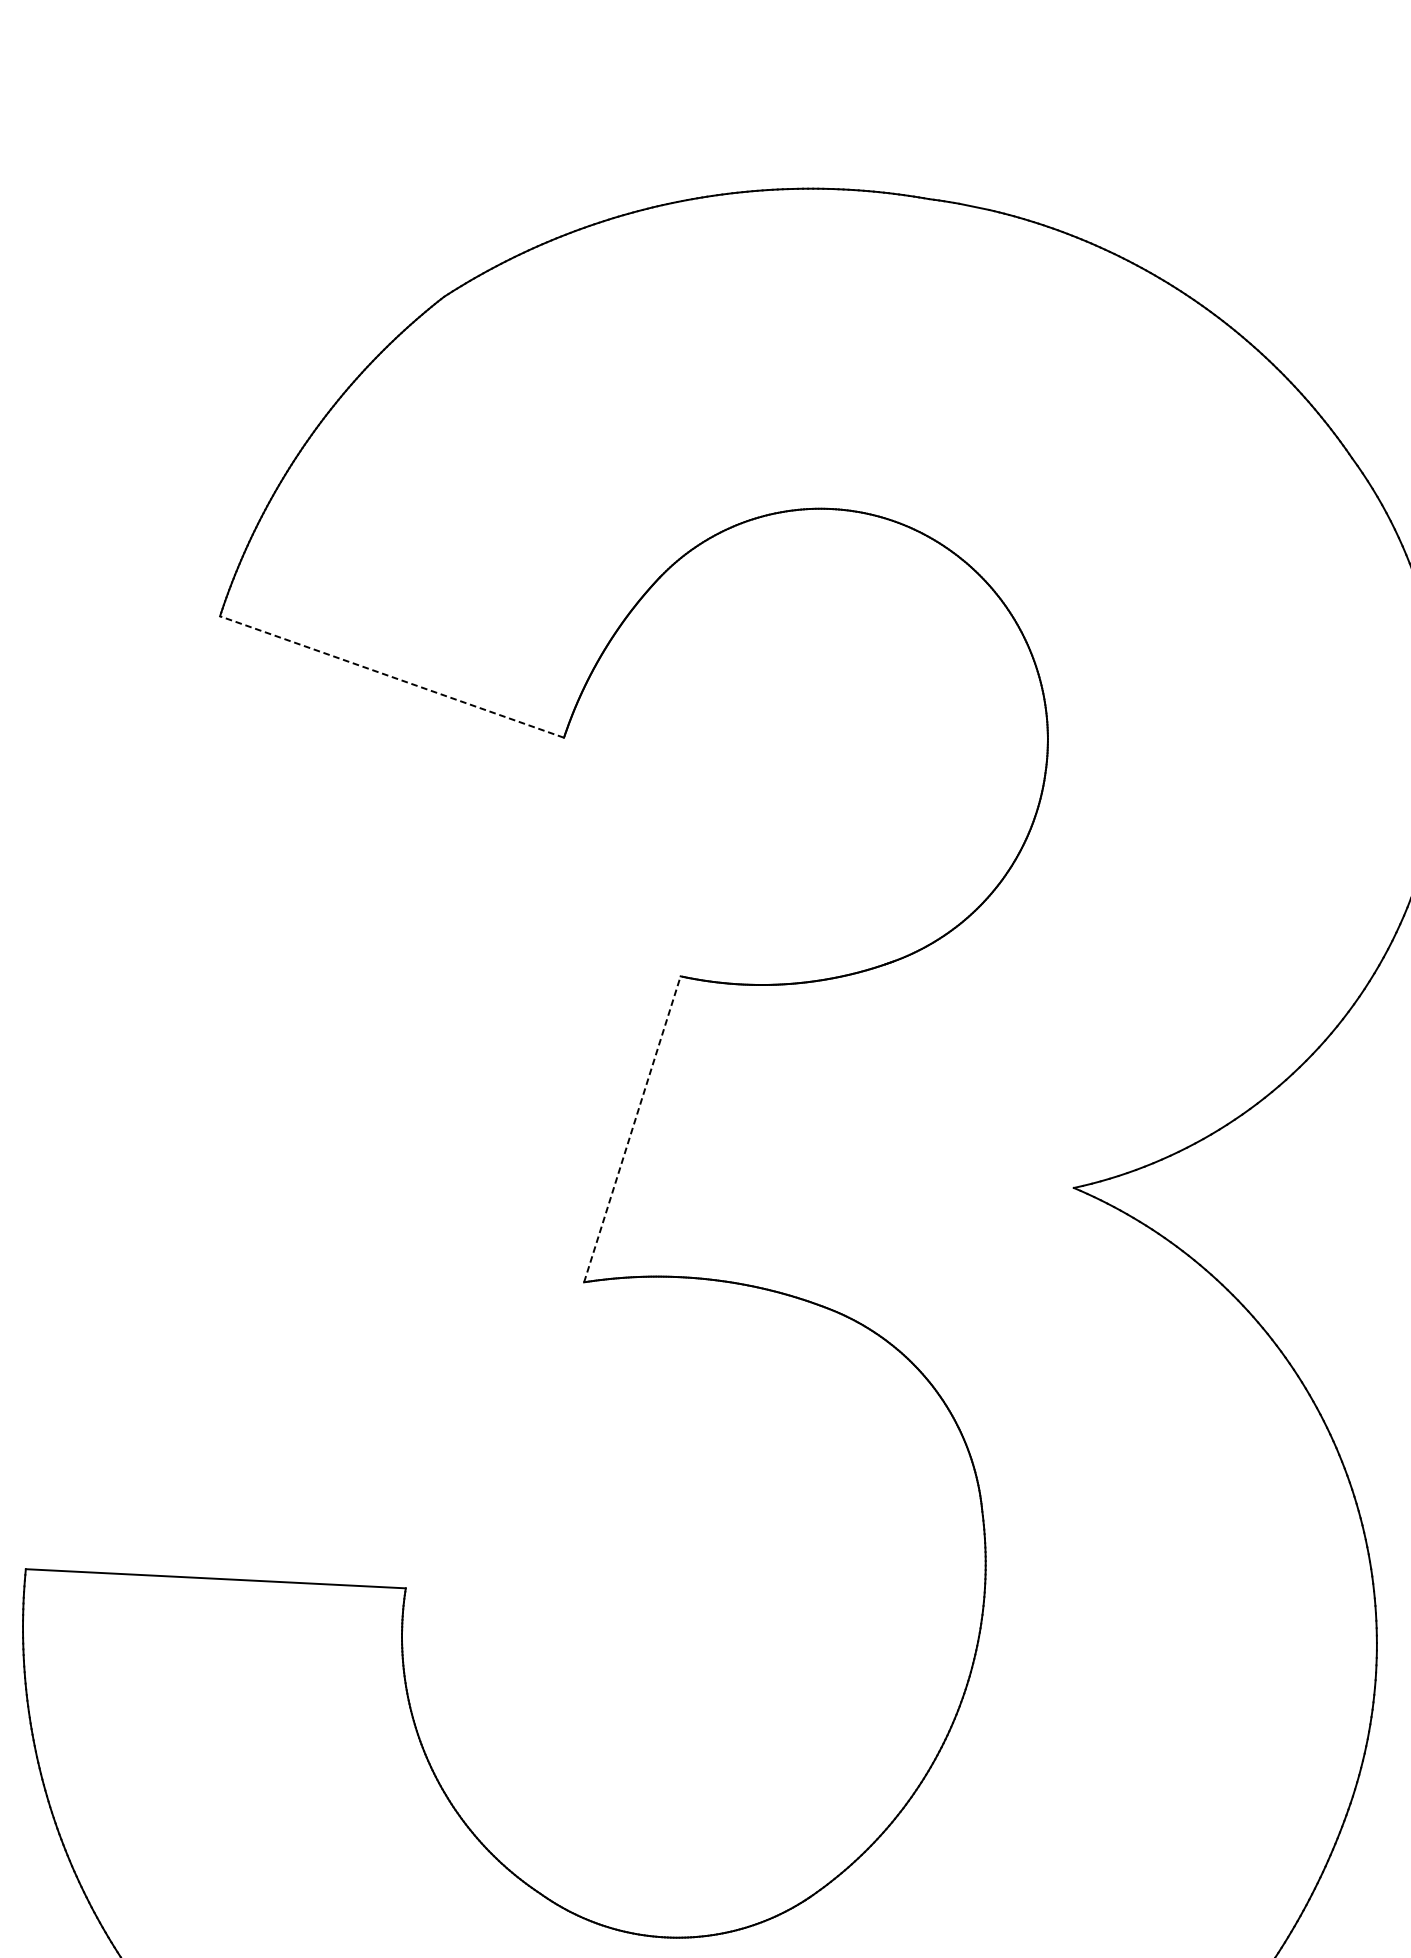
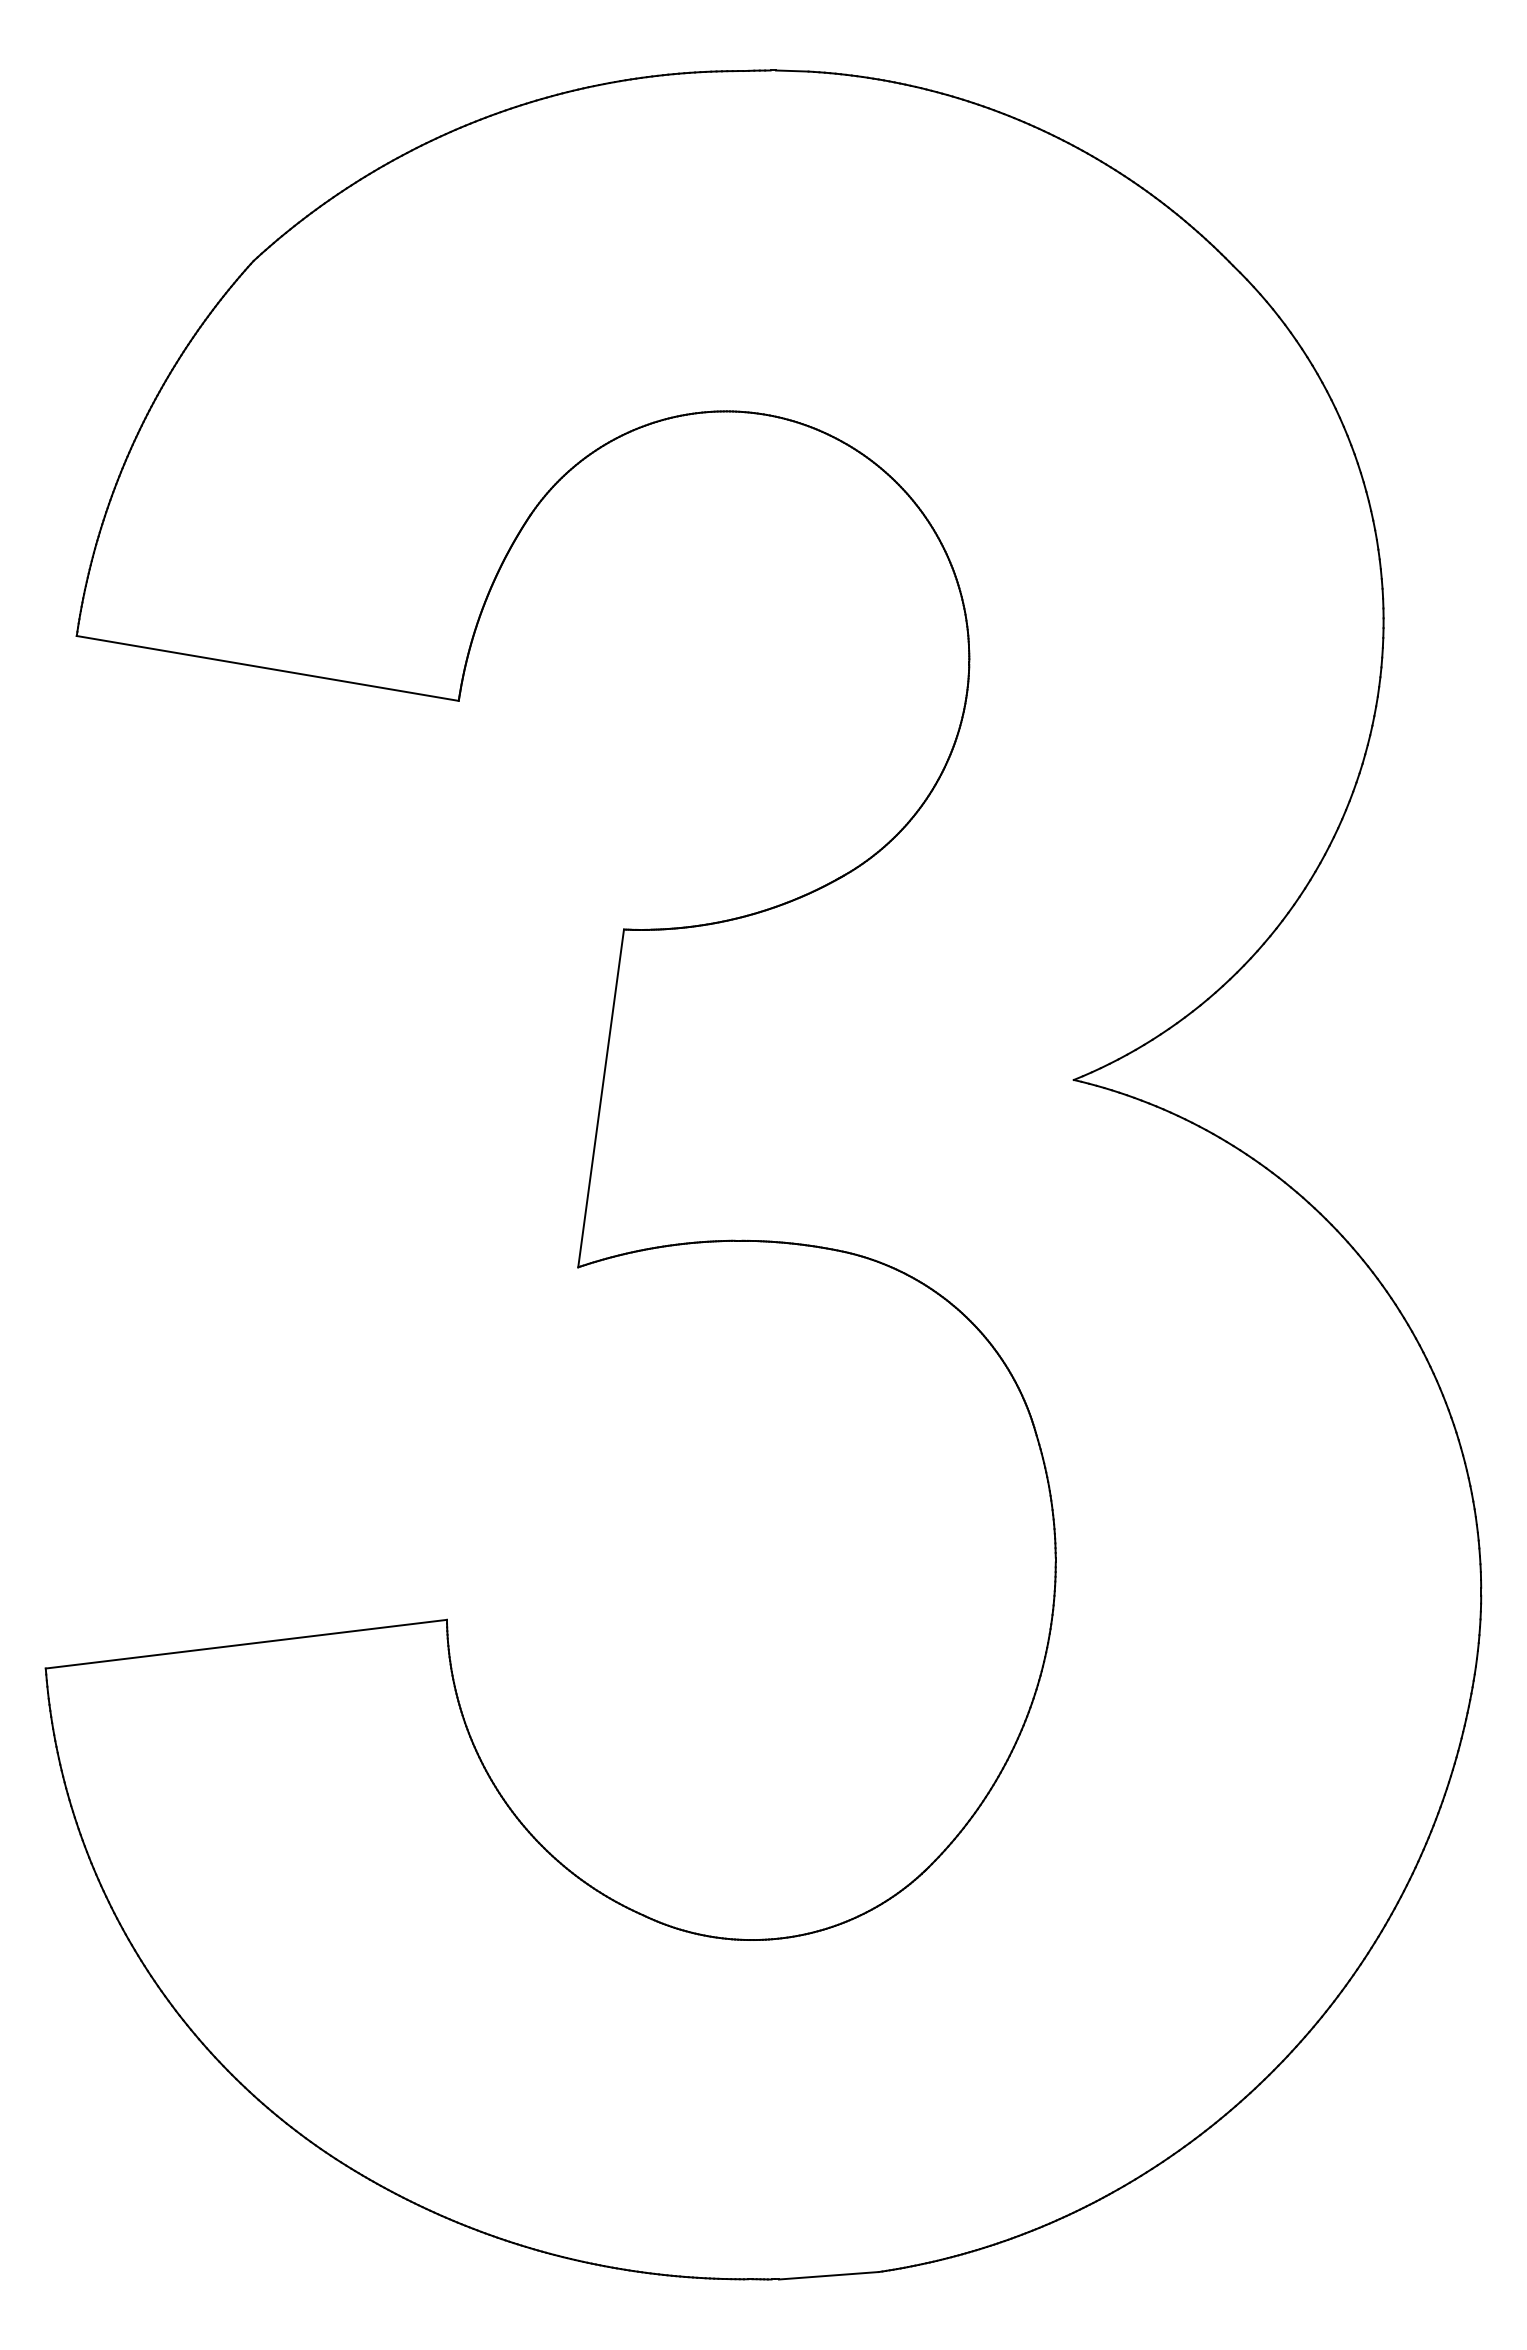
line: (391, 677) -> (267, 668), dashed -> solid
line: (632, 1128) -> (601, 1097), dashed -> solid

